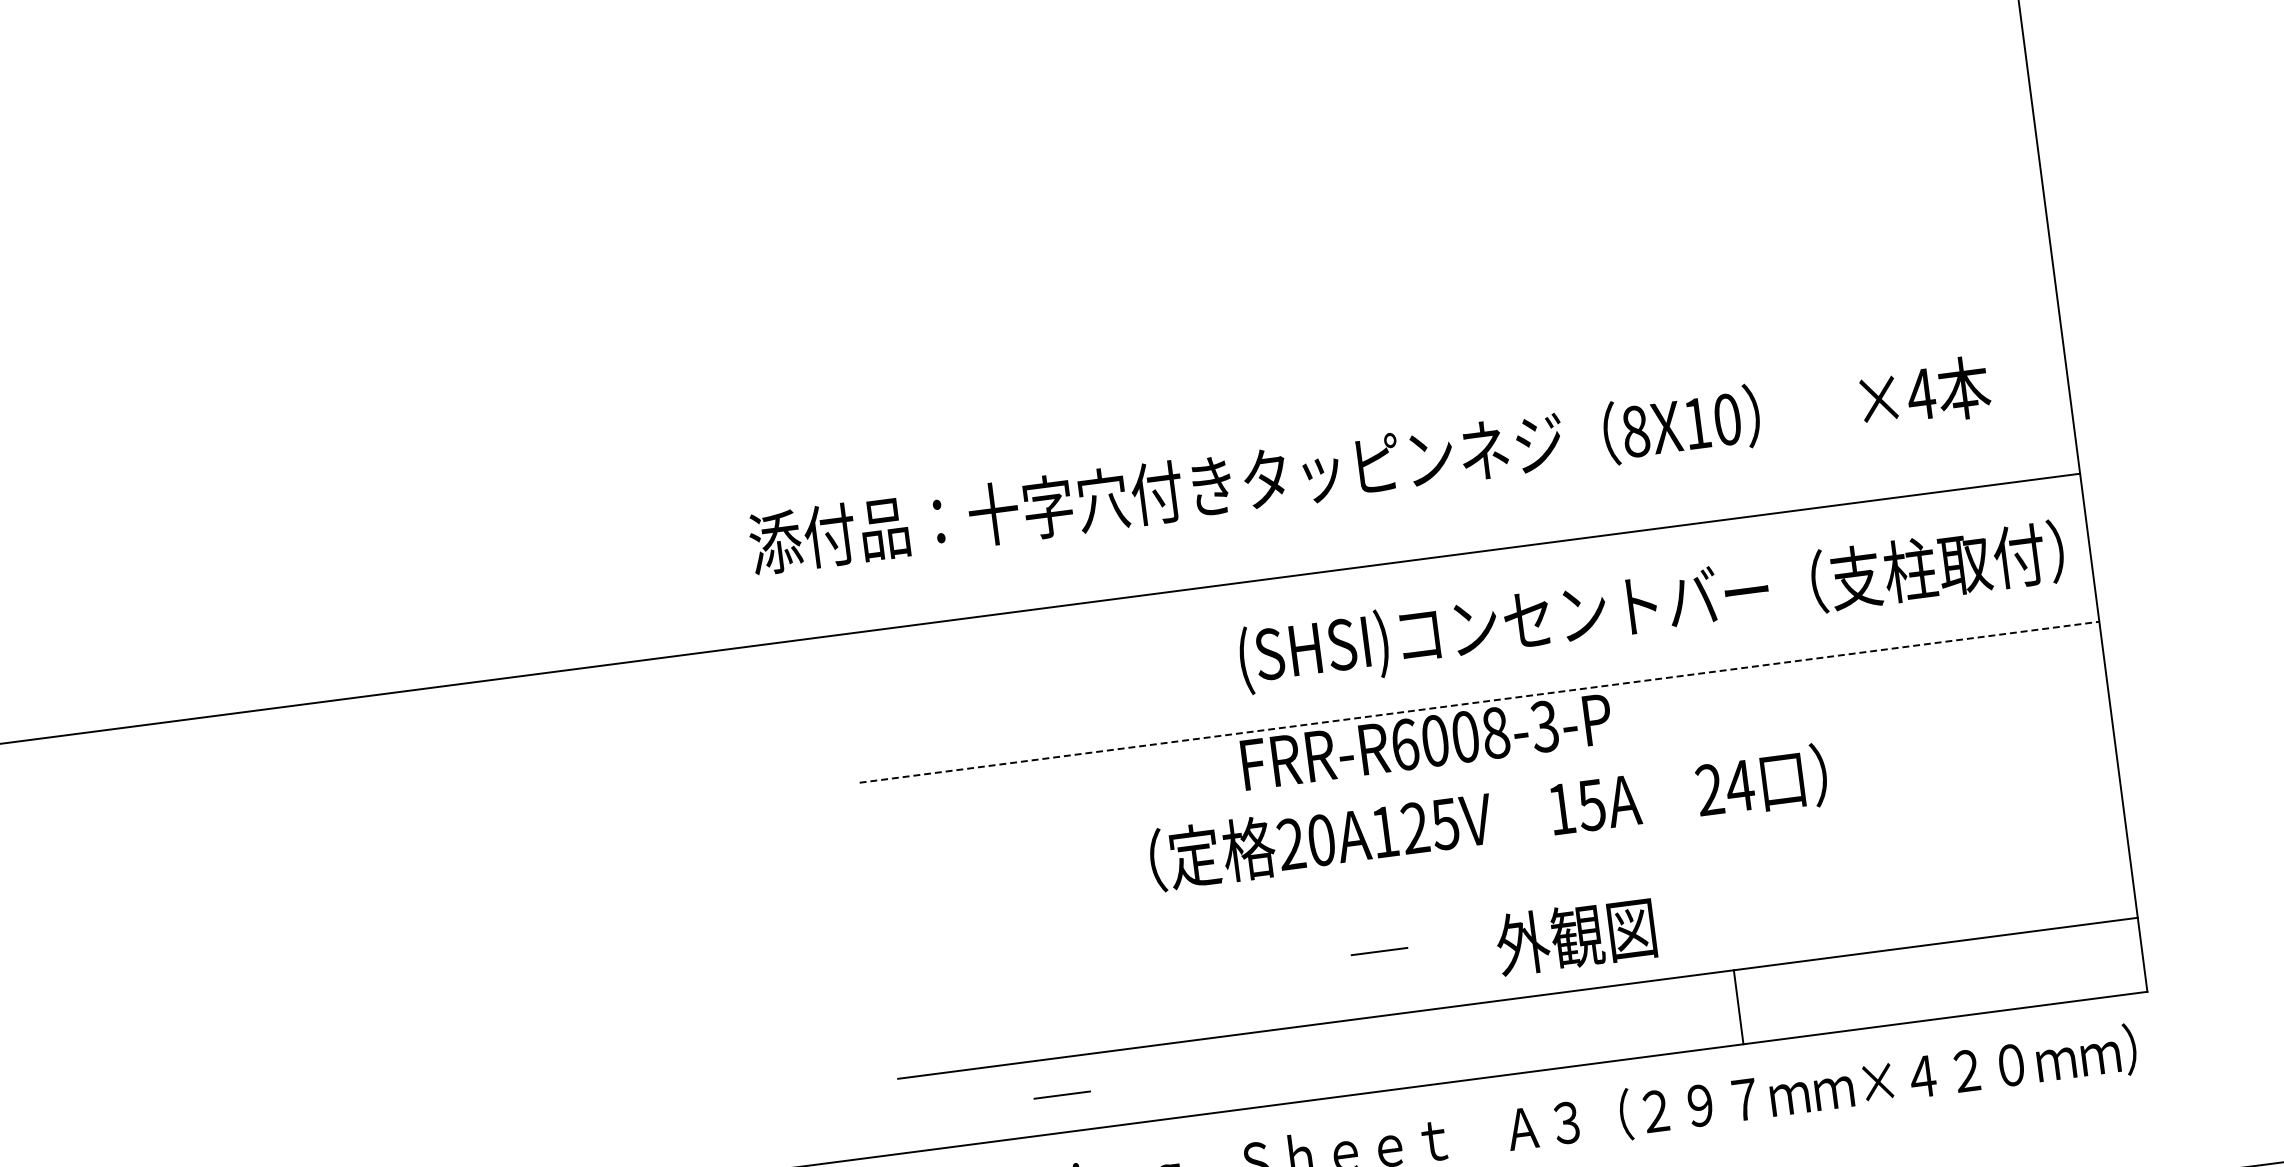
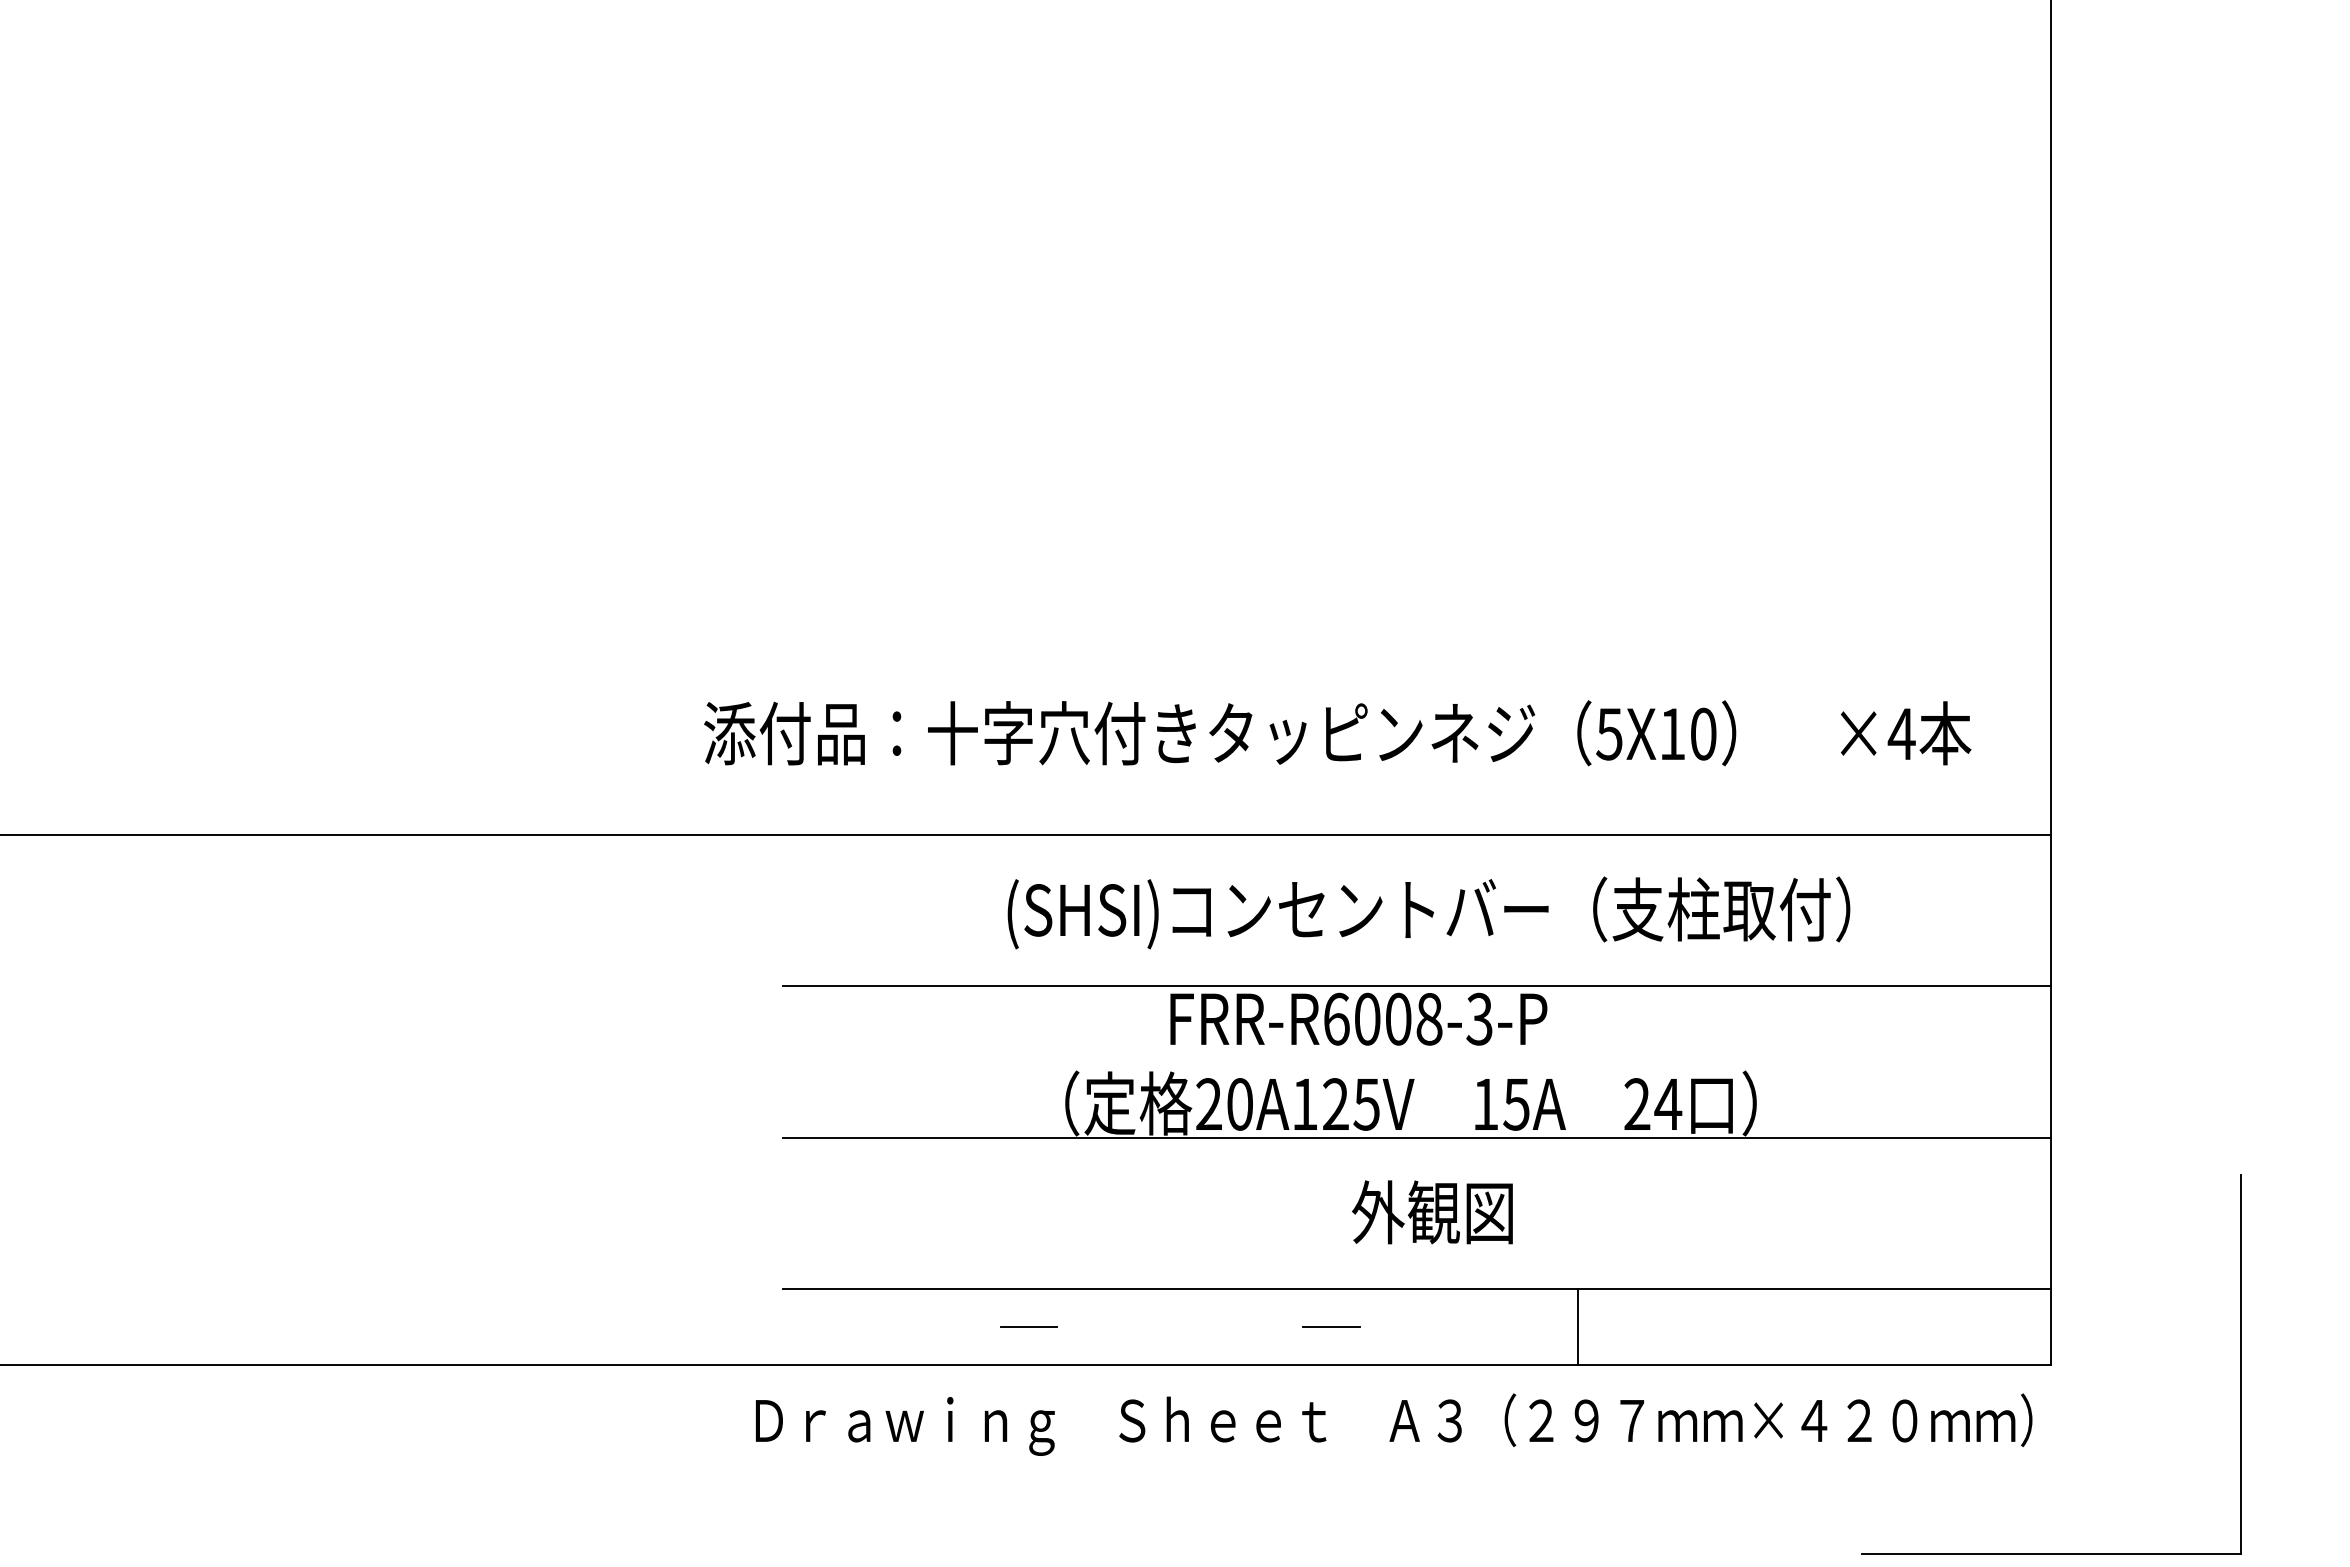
text: (1635, 431) -> (1609, 734), 8X10 -> 5X10
text: (1651, 606) -> (1428, 912), moved
line: (1480, 702) -> (1417, 986), dashed -> solid
line: (1498, 850) -> (1416, 1137), added
text: (1575, 936) -> (1432, 1212), moved
line: (1379, 951) -> (1331, 1326), moved
line: (1738, 1006) -> (1577, 1326), moved
line: (1061, 1094) -> (1028, 1326), moved

